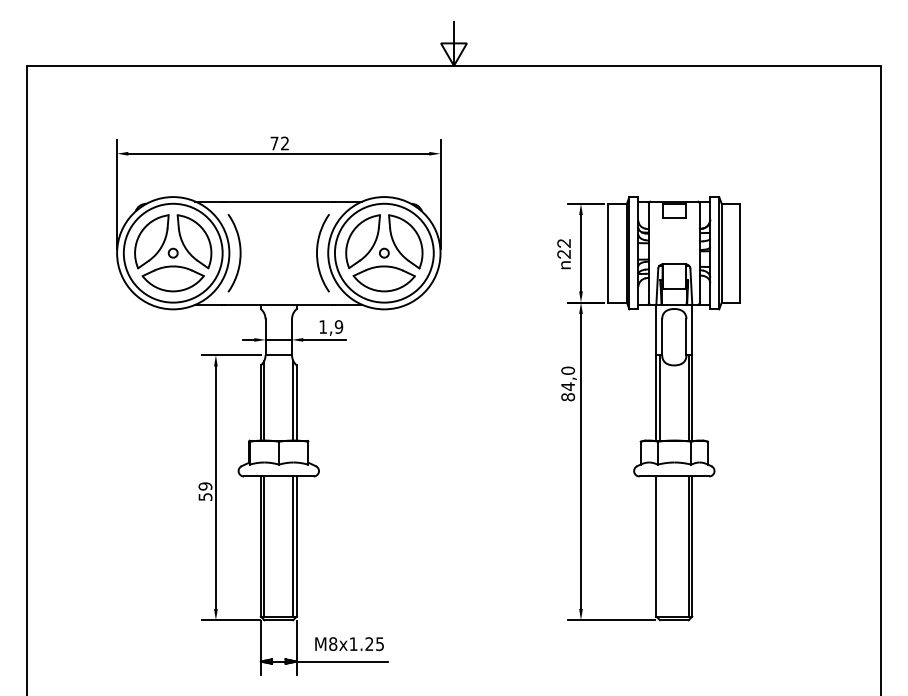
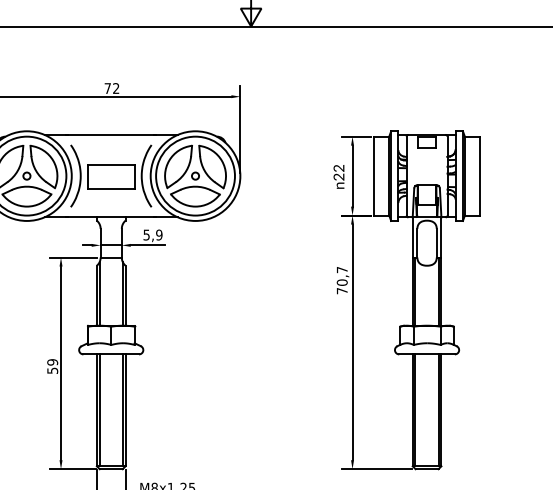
part: (278, 254) -> (110, 177), added
text: (322, 326) -> (146, 234), 1,9 -> 5,9
text: (568, 383) -> (342, 280), 84,0 -> 70,7
line: (659, 546) -> (415, 410), added

